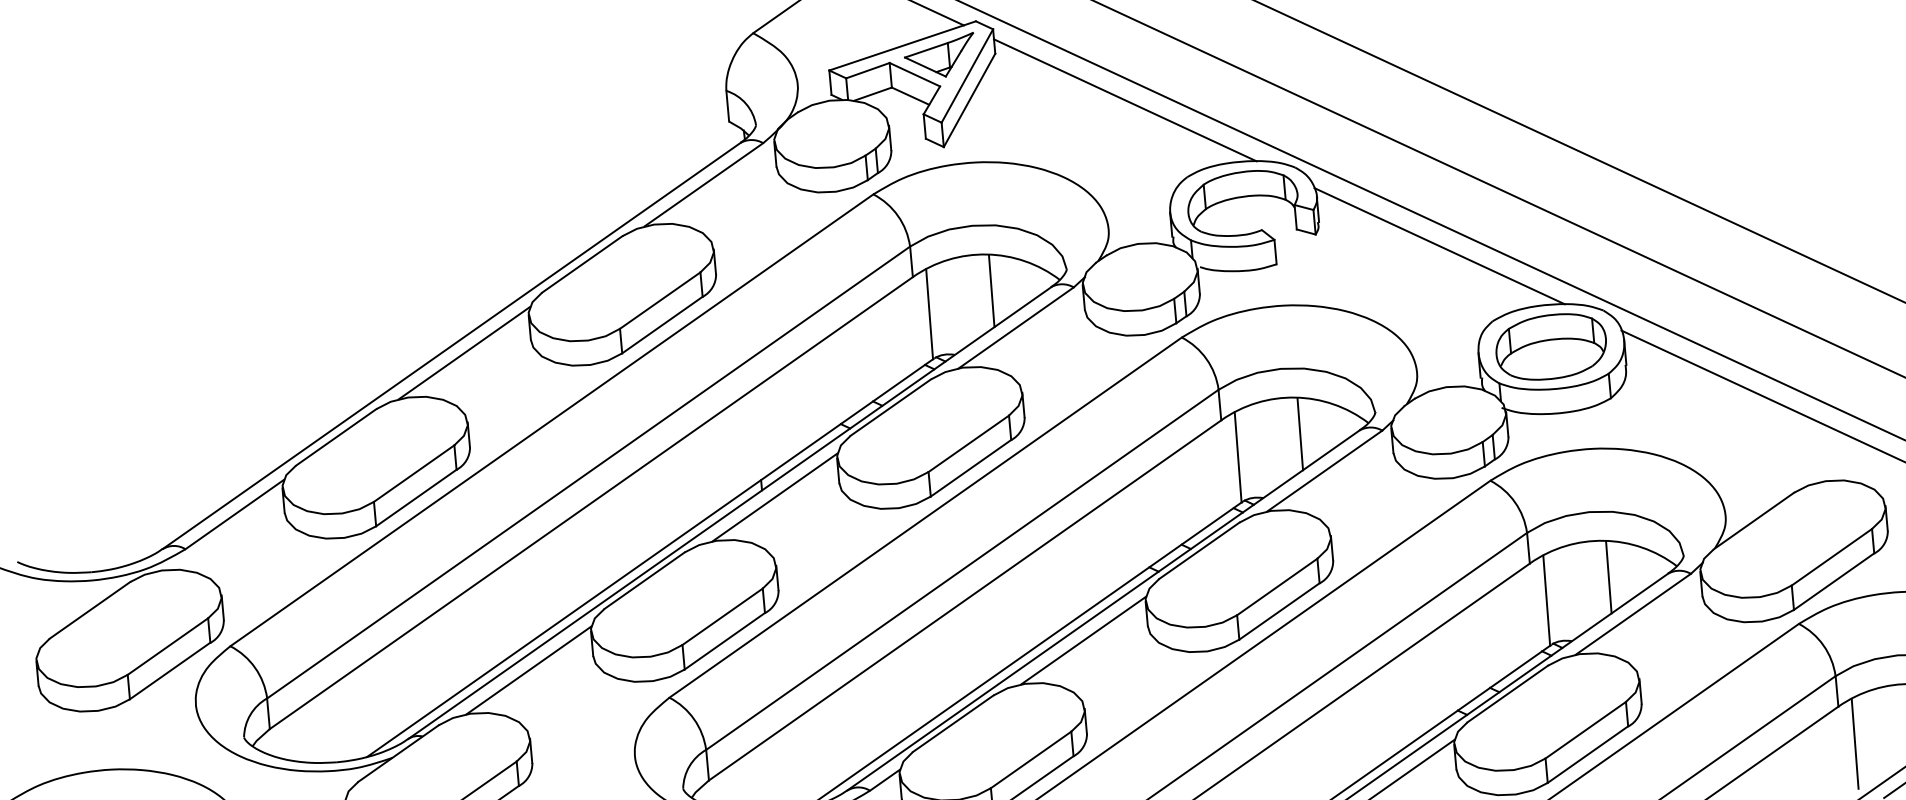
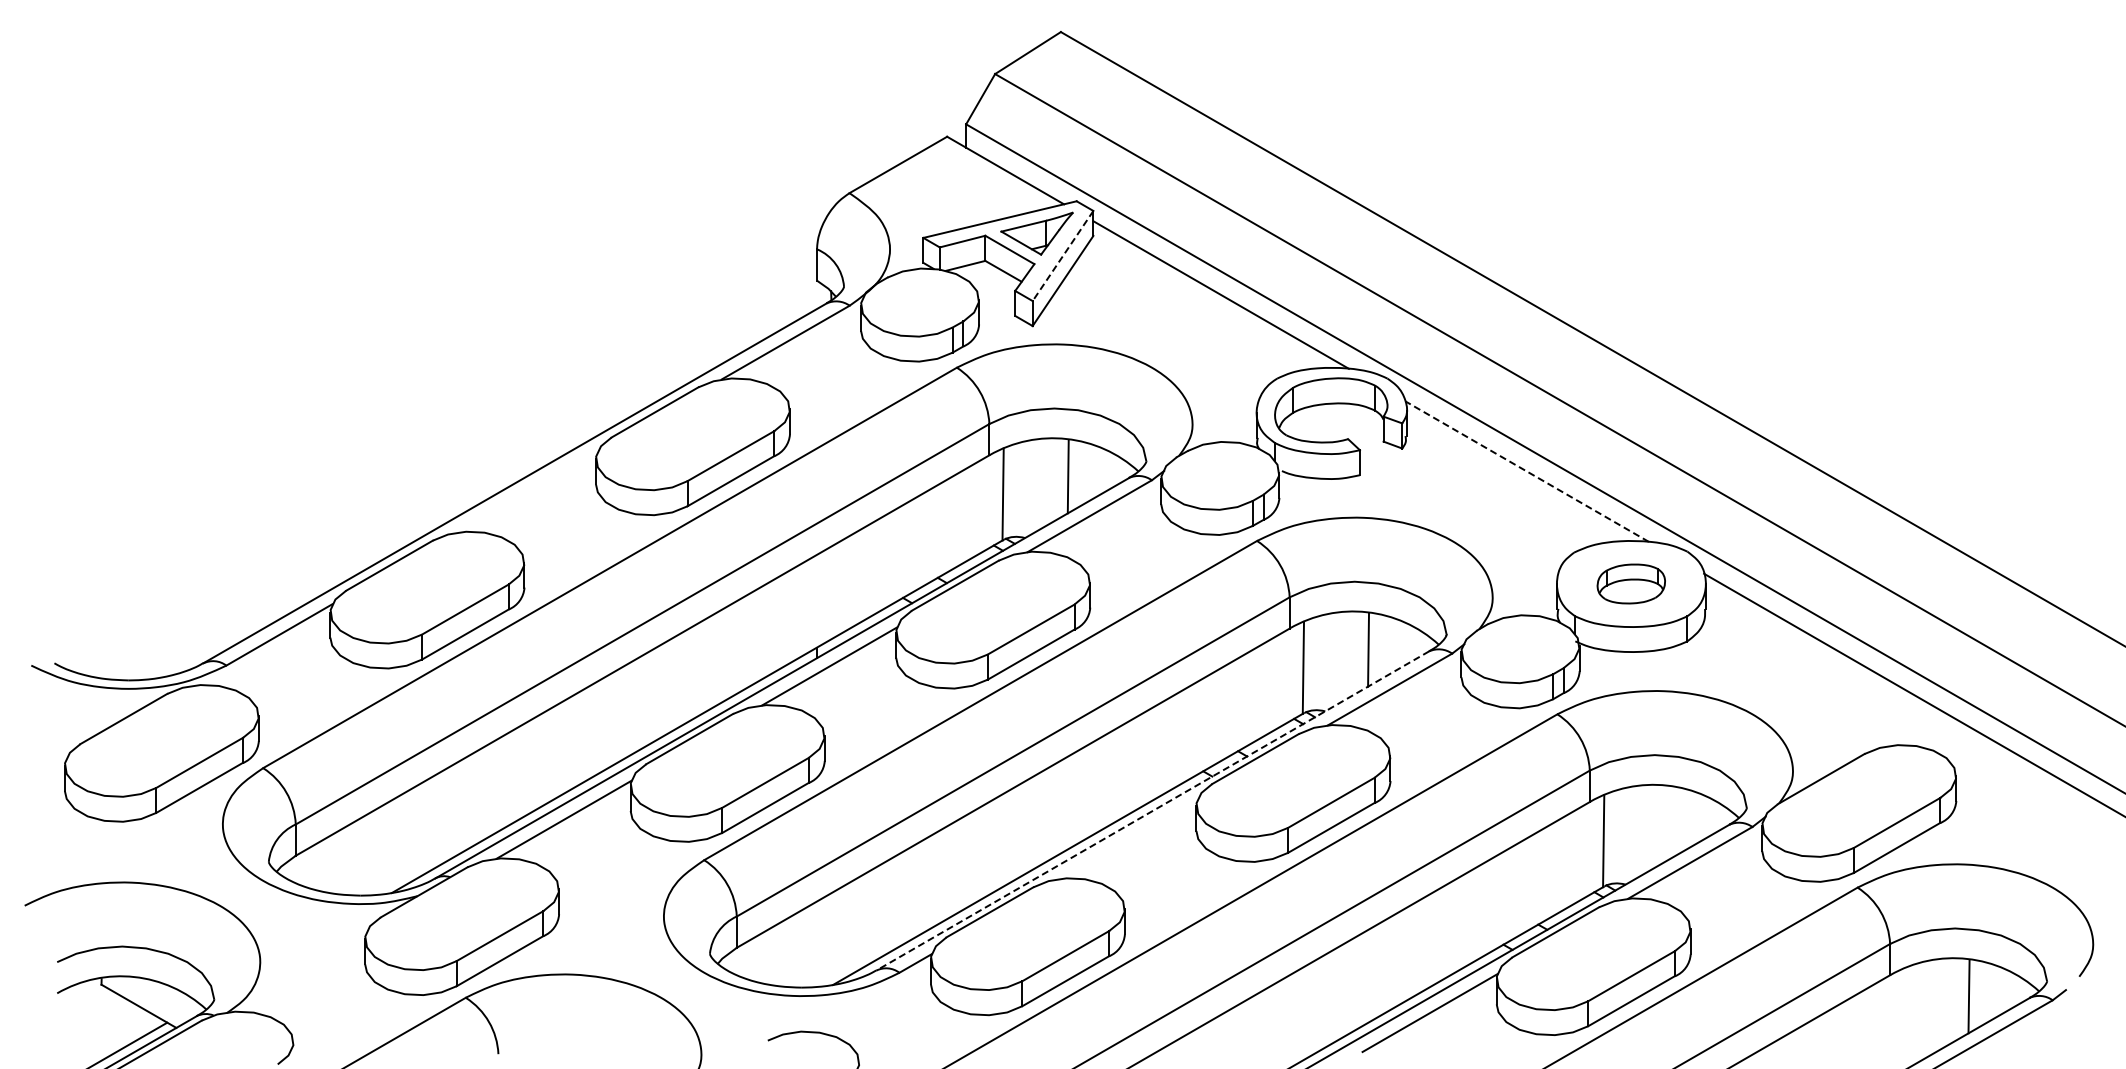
line: (966, 76) -> (1062, 256), solid -> dashed
line: (1440, 246) -> (1527, 471), solid -> dashed
part: (1551, 346) -> (1631, 583), size x0.6
line: (463, 352) -> (526, 491), removed
line: (1608, 576) -> (1668, 822), removed
line: (1103, 611) -> (1152, 811), solid -> dashed
line: (1083, 640) -> (1129, 839), removed
line: (1854, 743) -> (1903, 1014), removed

